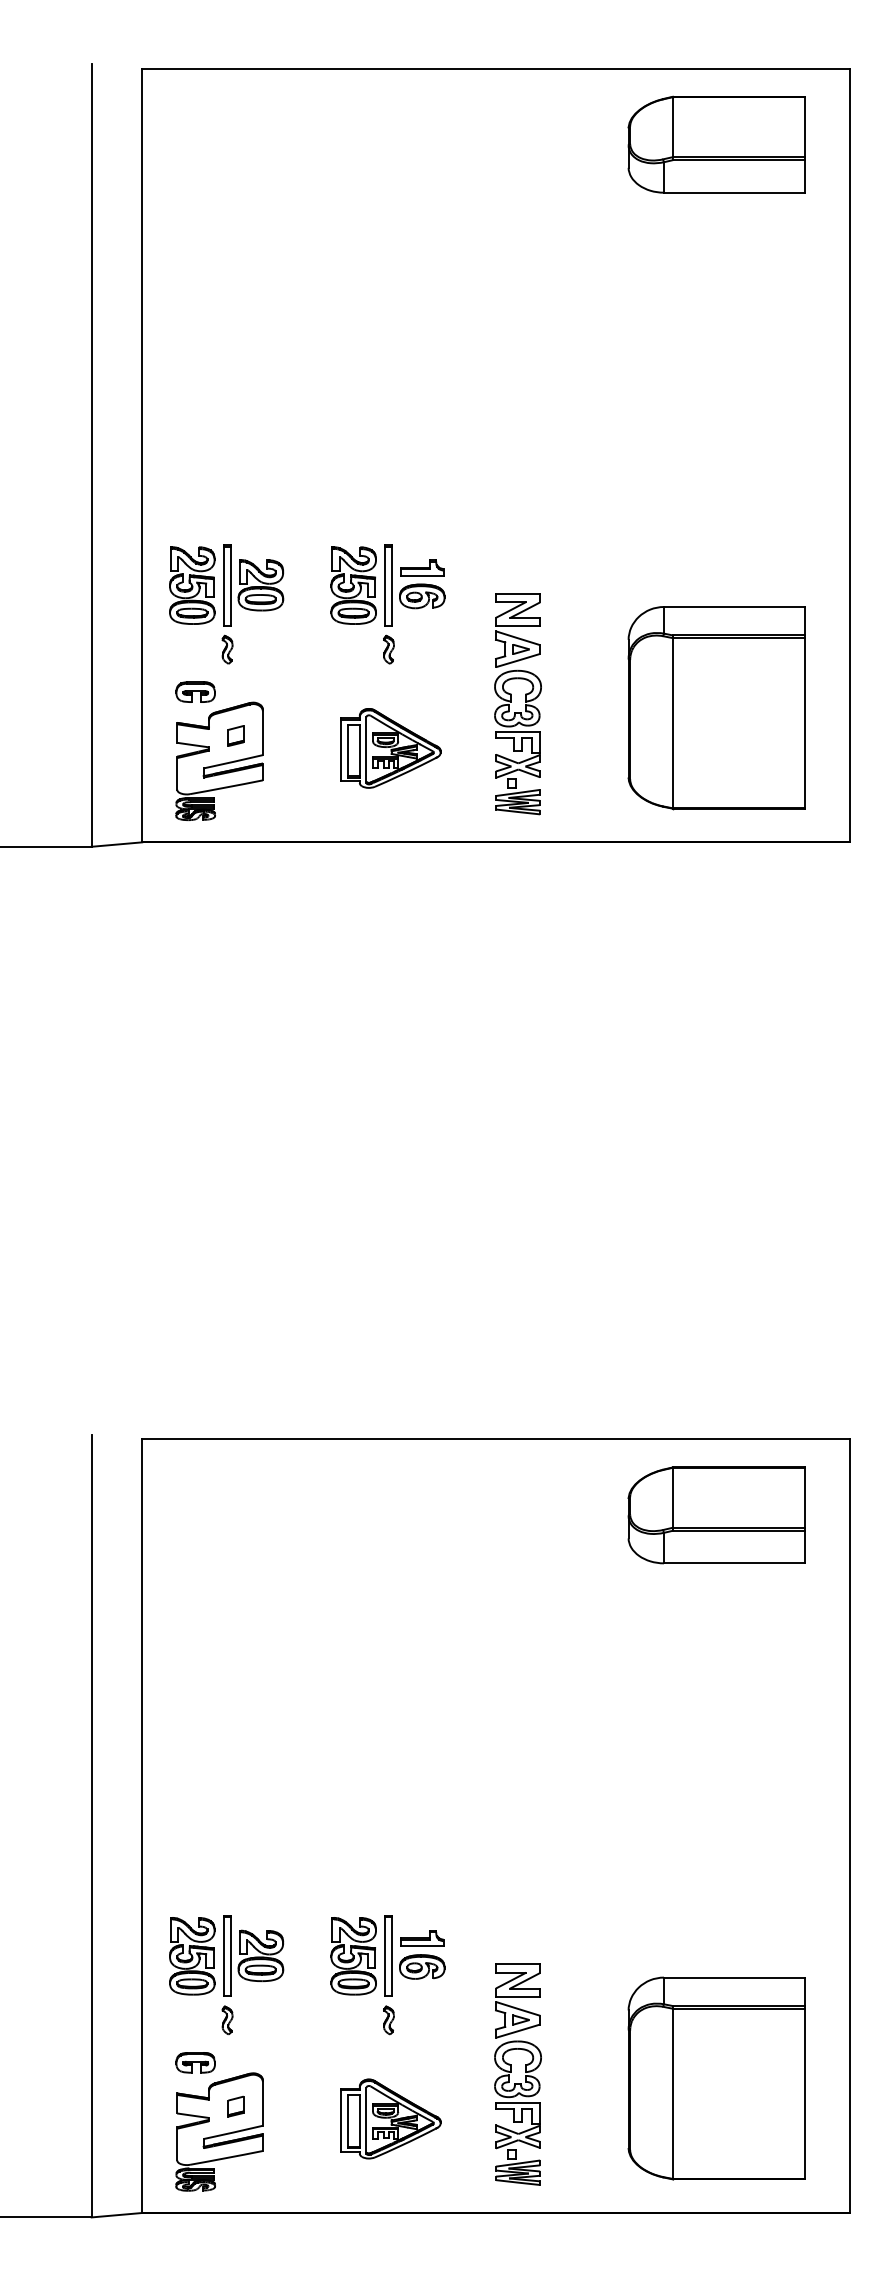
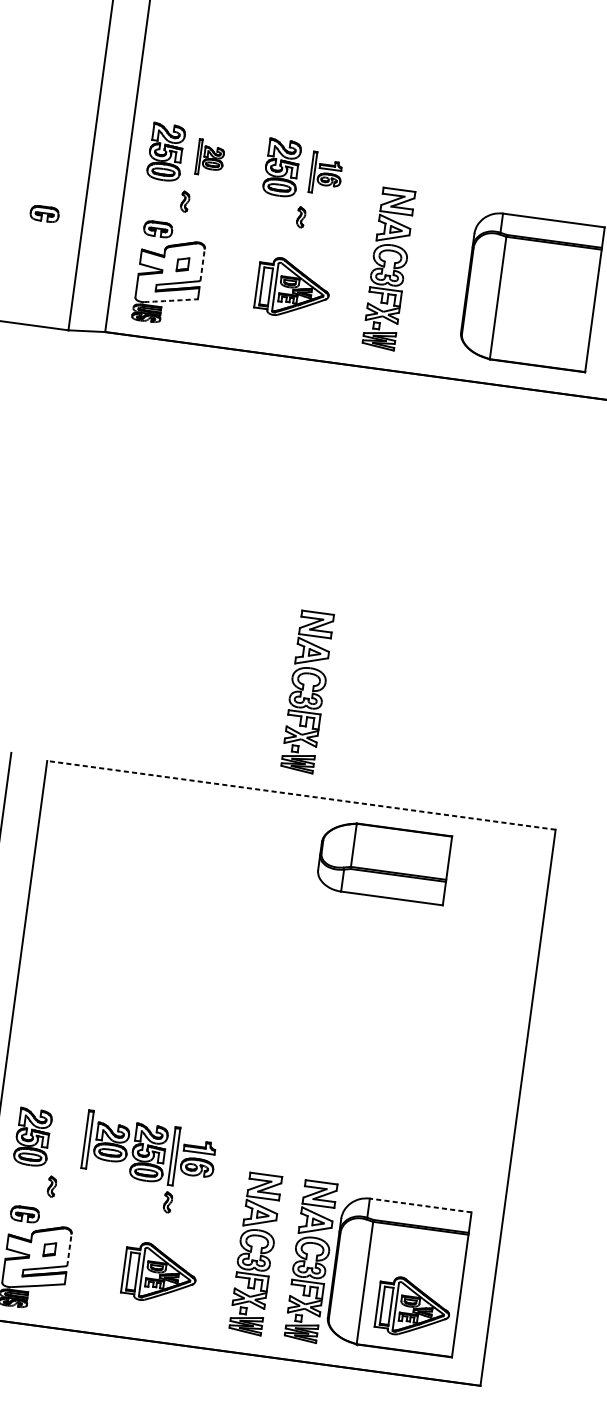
part: (253, 585) -> (210, 158), size x0.6
part: (414, 585) -> (325, 173), size x0.7
part: (37, 691) -> (44, 213), added
line: (262, 732) -> (202, 264), solid -> dashed
arc: (226, 787) -> (171, 300), solid -> dashed
part: (478, 1295) -> (302, 690), added
line: (495, 1439) -> (301, 795), solid -> dashed
part: (716, 1515) -> (383, 862), moved
part: (253, 1955) -> (106, 1141), moved
line: (734, 1977) -> (420, 1205), solid -> dashed
part: (588, 2072) -> (306, 1259), added
line: (262, 2103) -> (69, 1250), solid -> dashed
part: (743, 2118) -> (413, 1307), added

